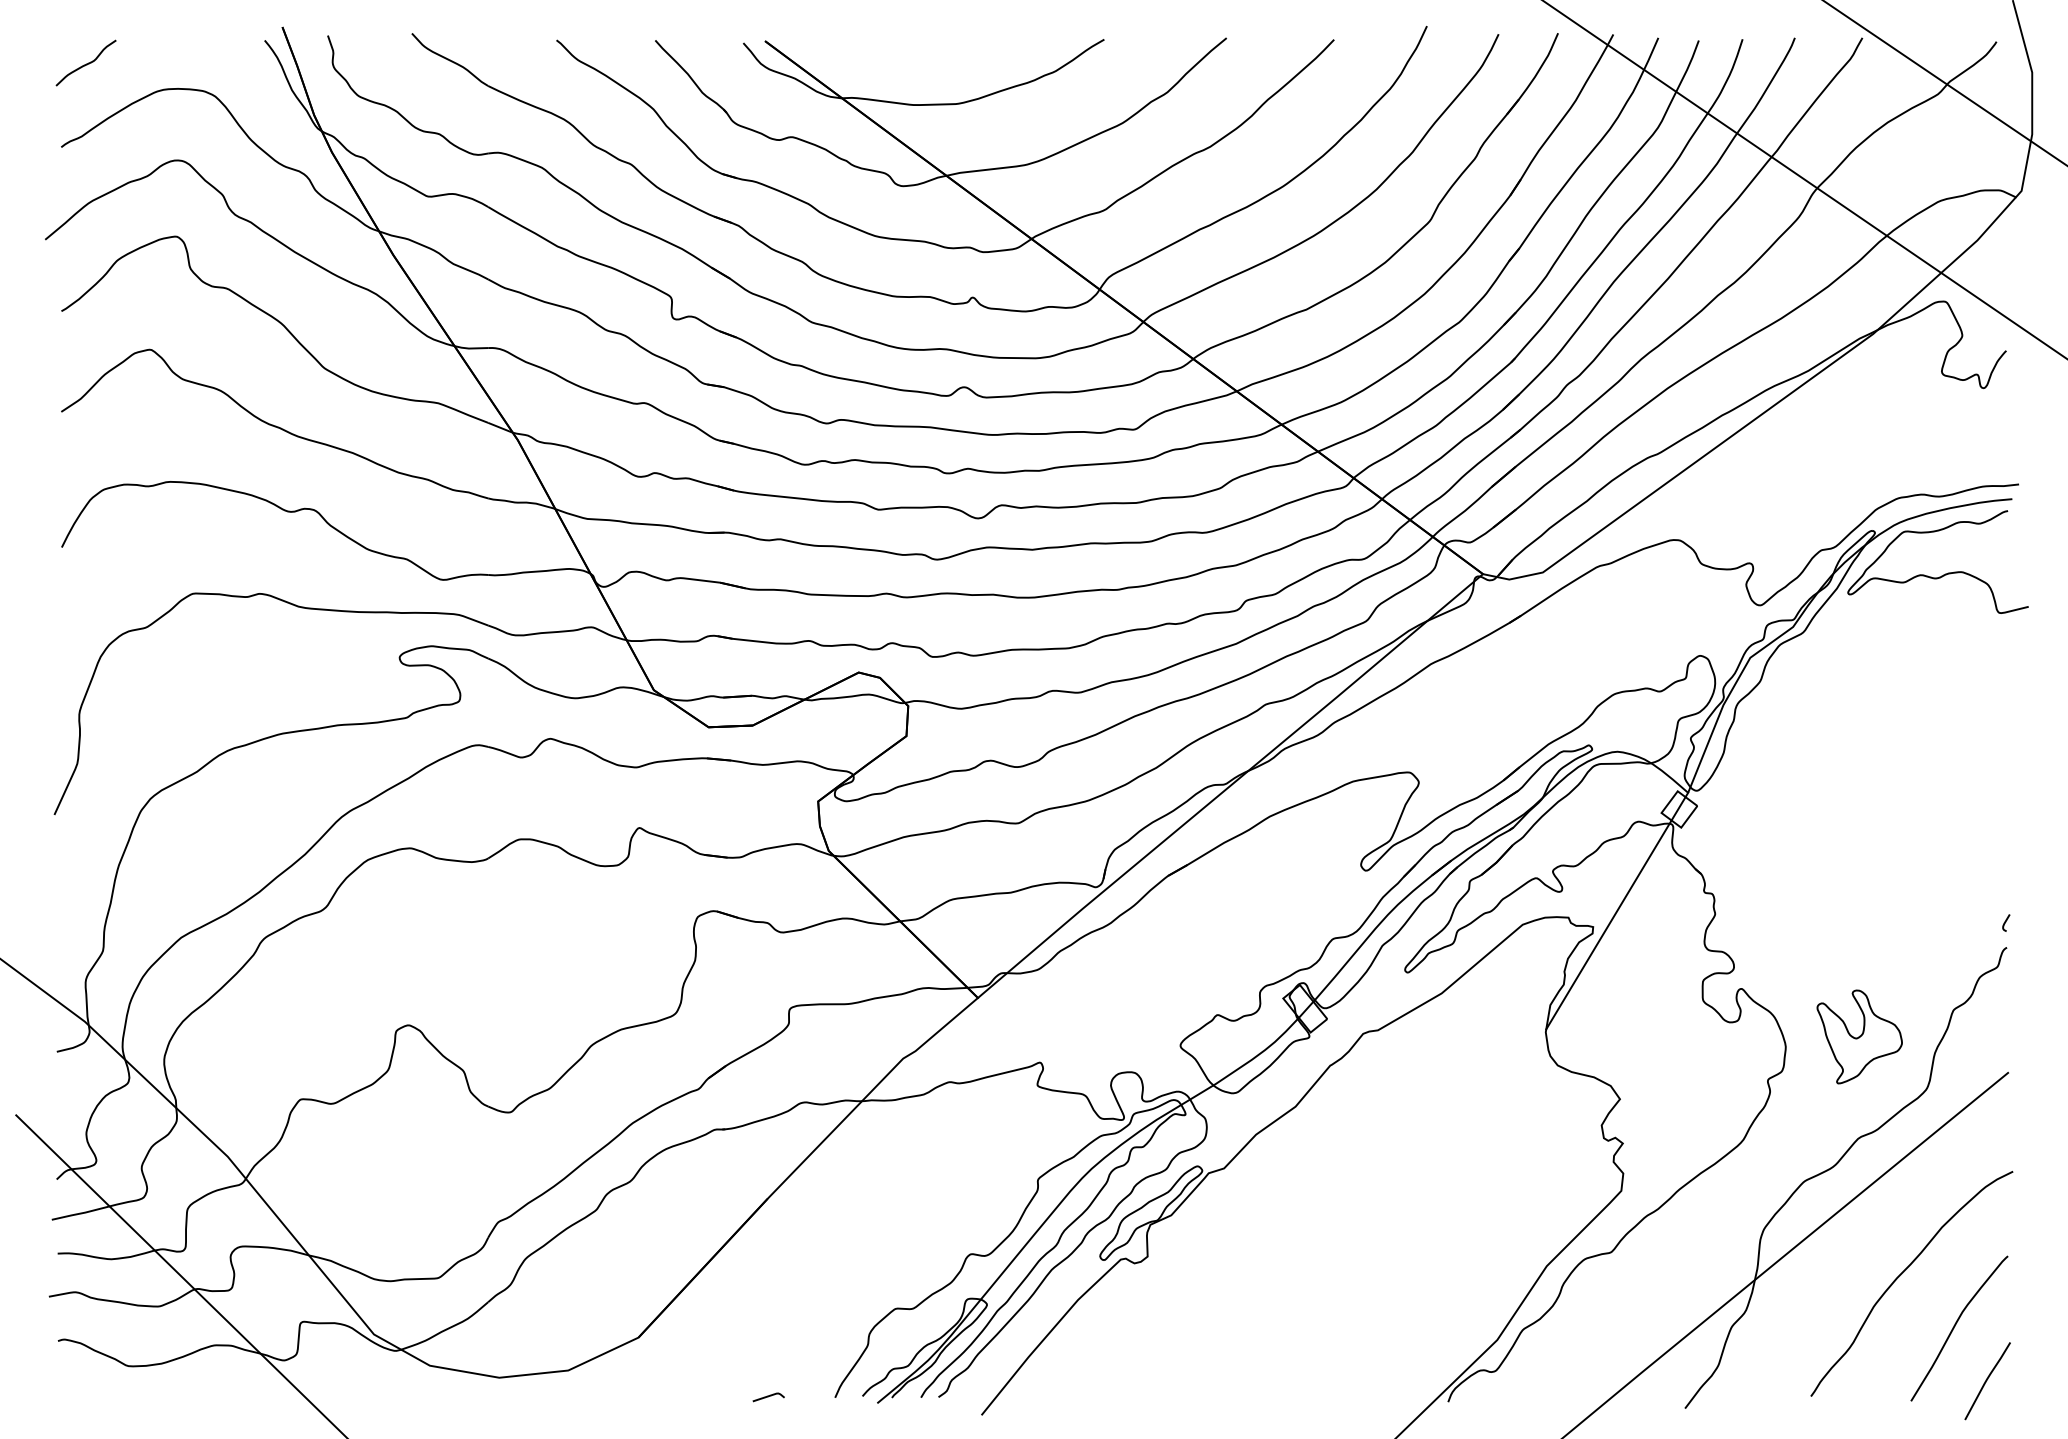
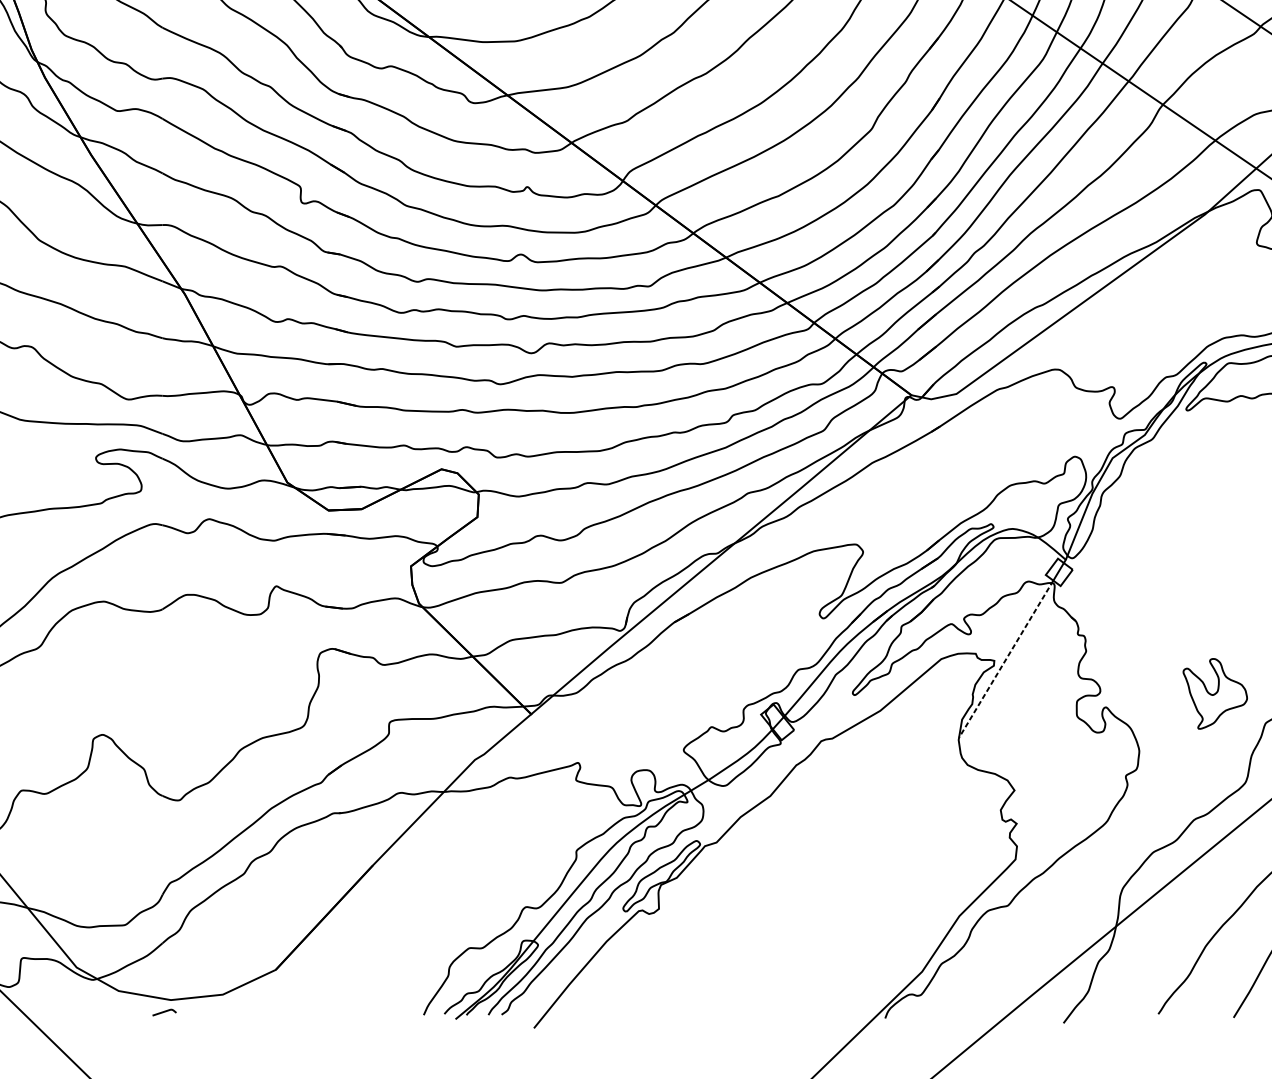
line: (1608, 924) -> (1005, 658), solid -> dashed
part: (1859, 1036) -> (1215, 693), moved
curve: (768, 1397) -> (164, 1012), moved

